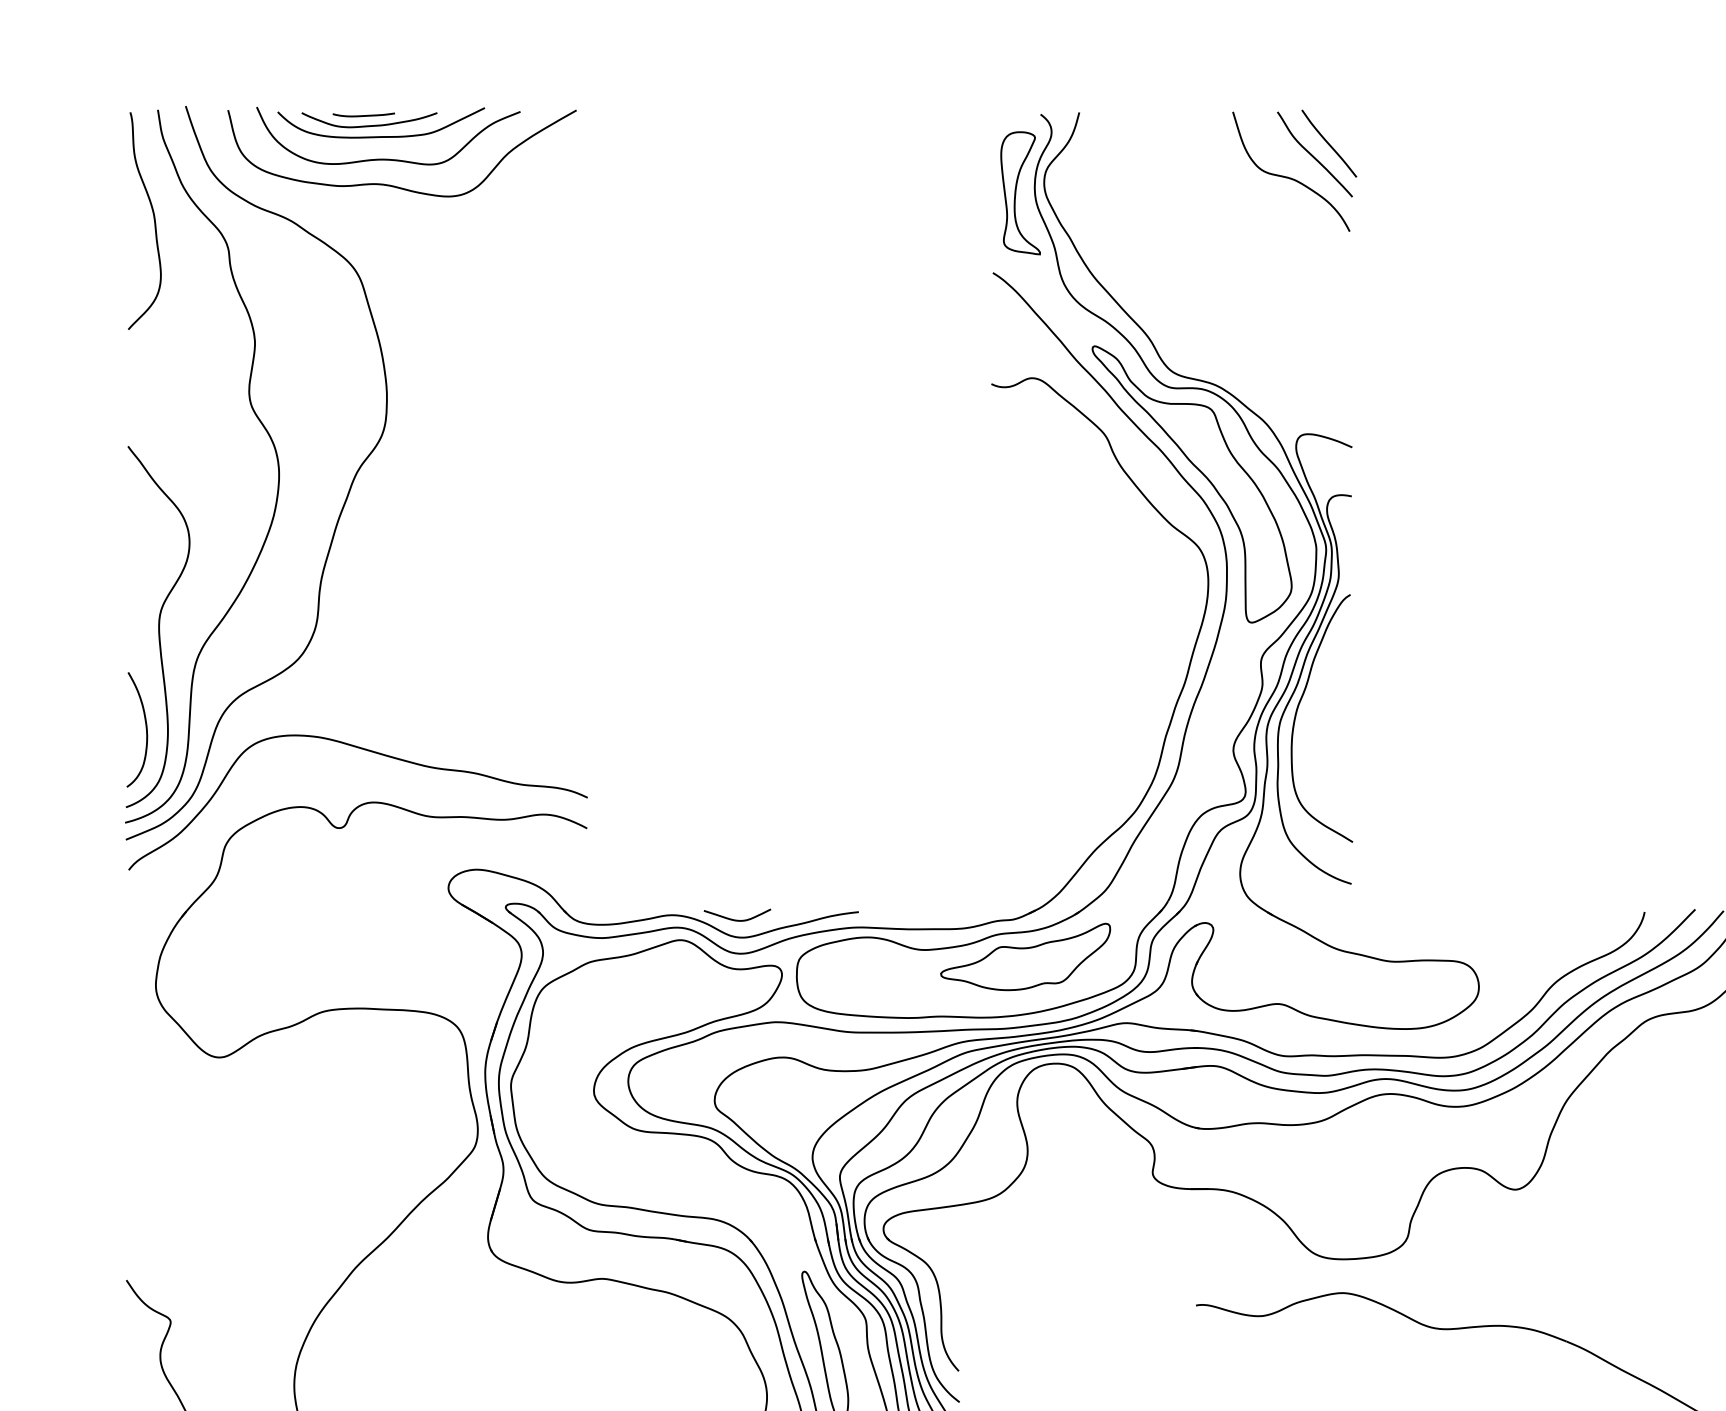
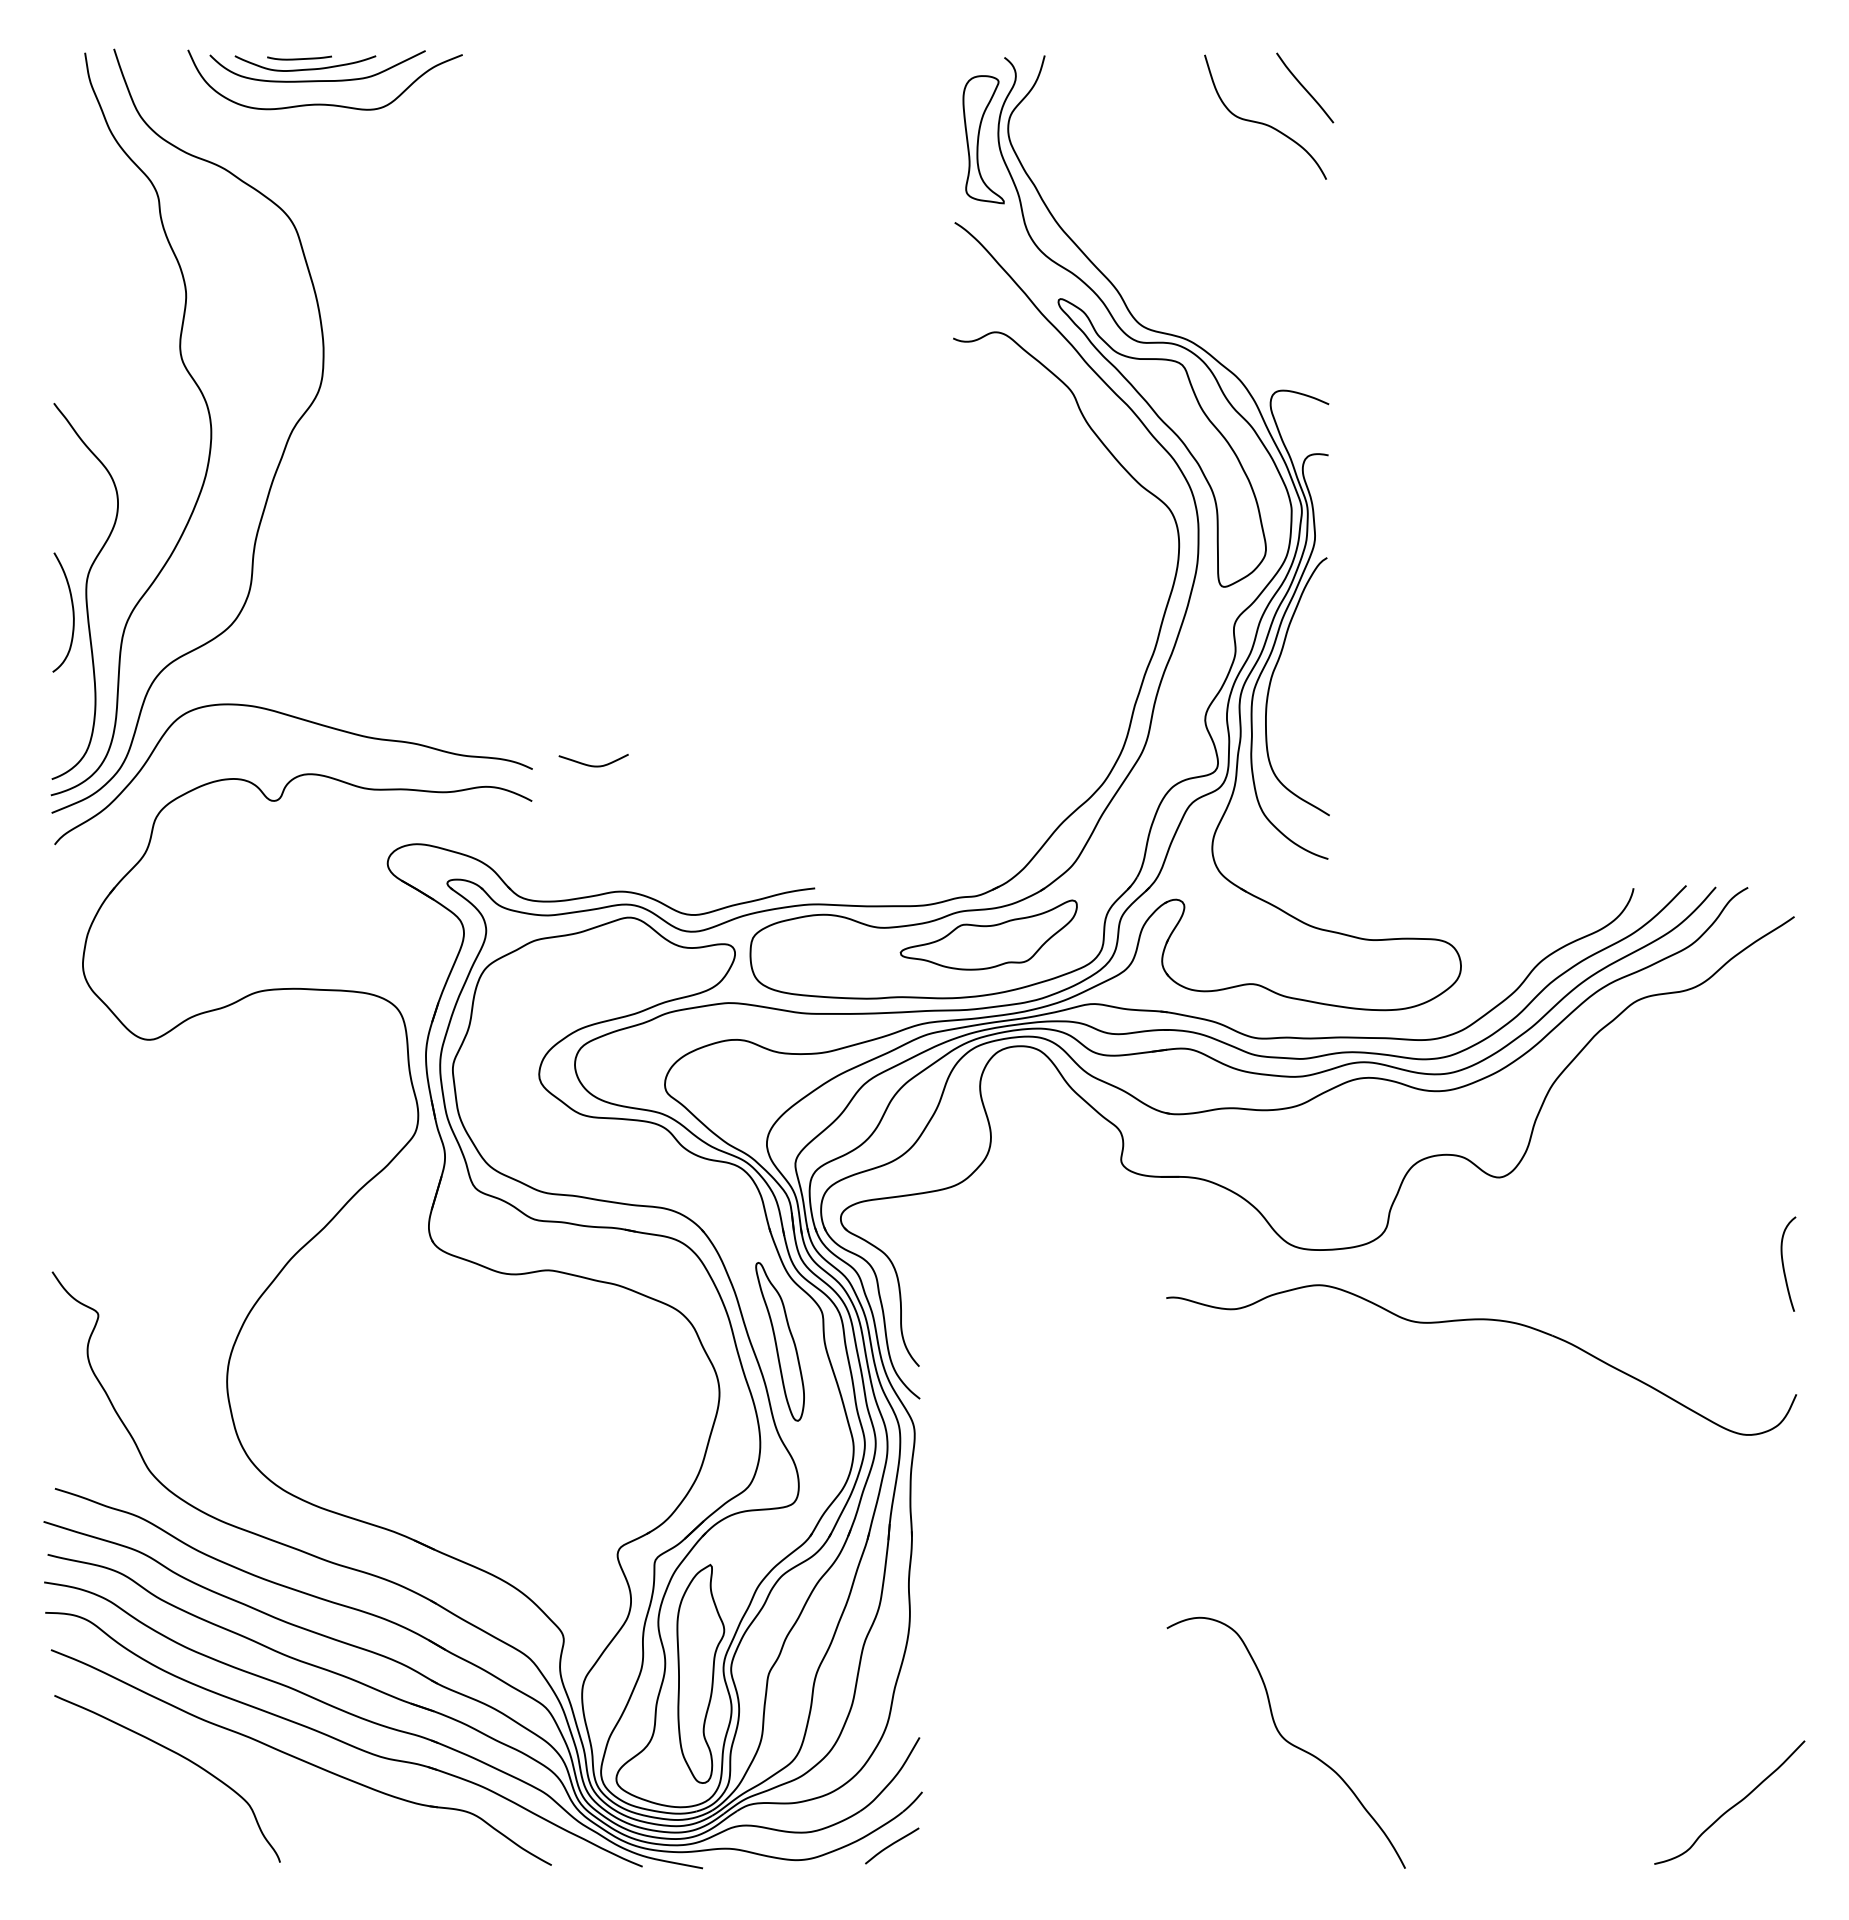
curve: (1312, 154) -> (1287, 99), removed
curve: (393, 185) -> (330, 131), removed
curve: (153, 219) -> (80, 167), removed
curve: (145, 729) -> (72, 612), moved
curve: (737, 919) -> (593, 765), moved

